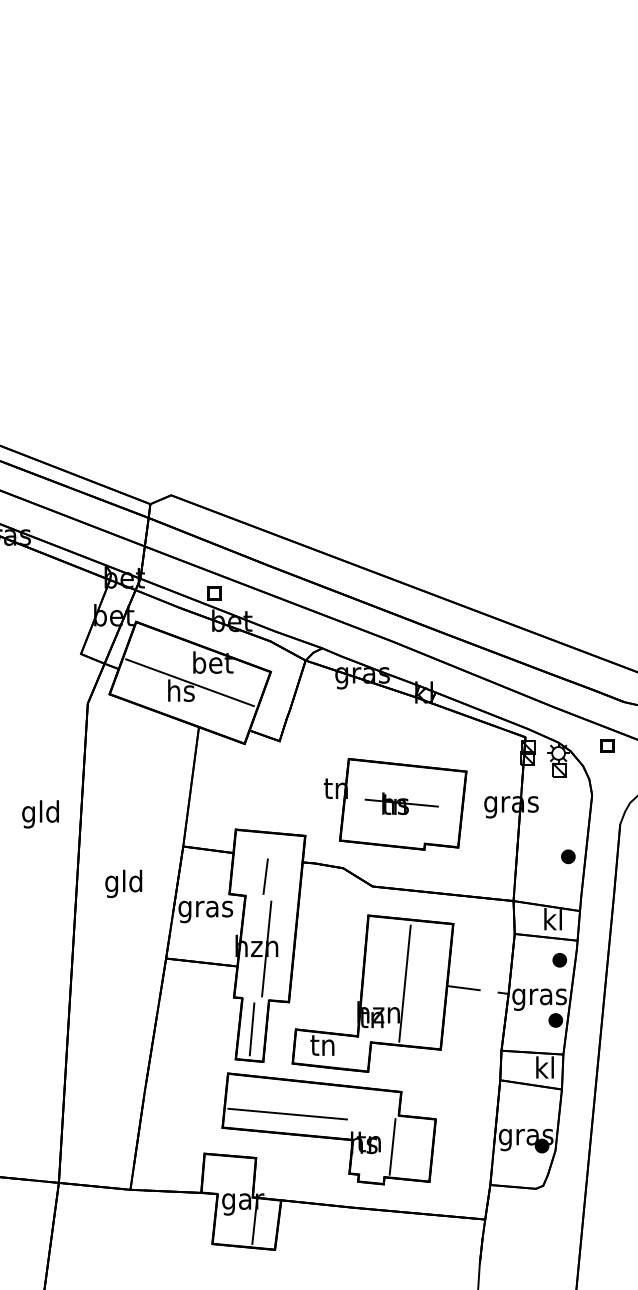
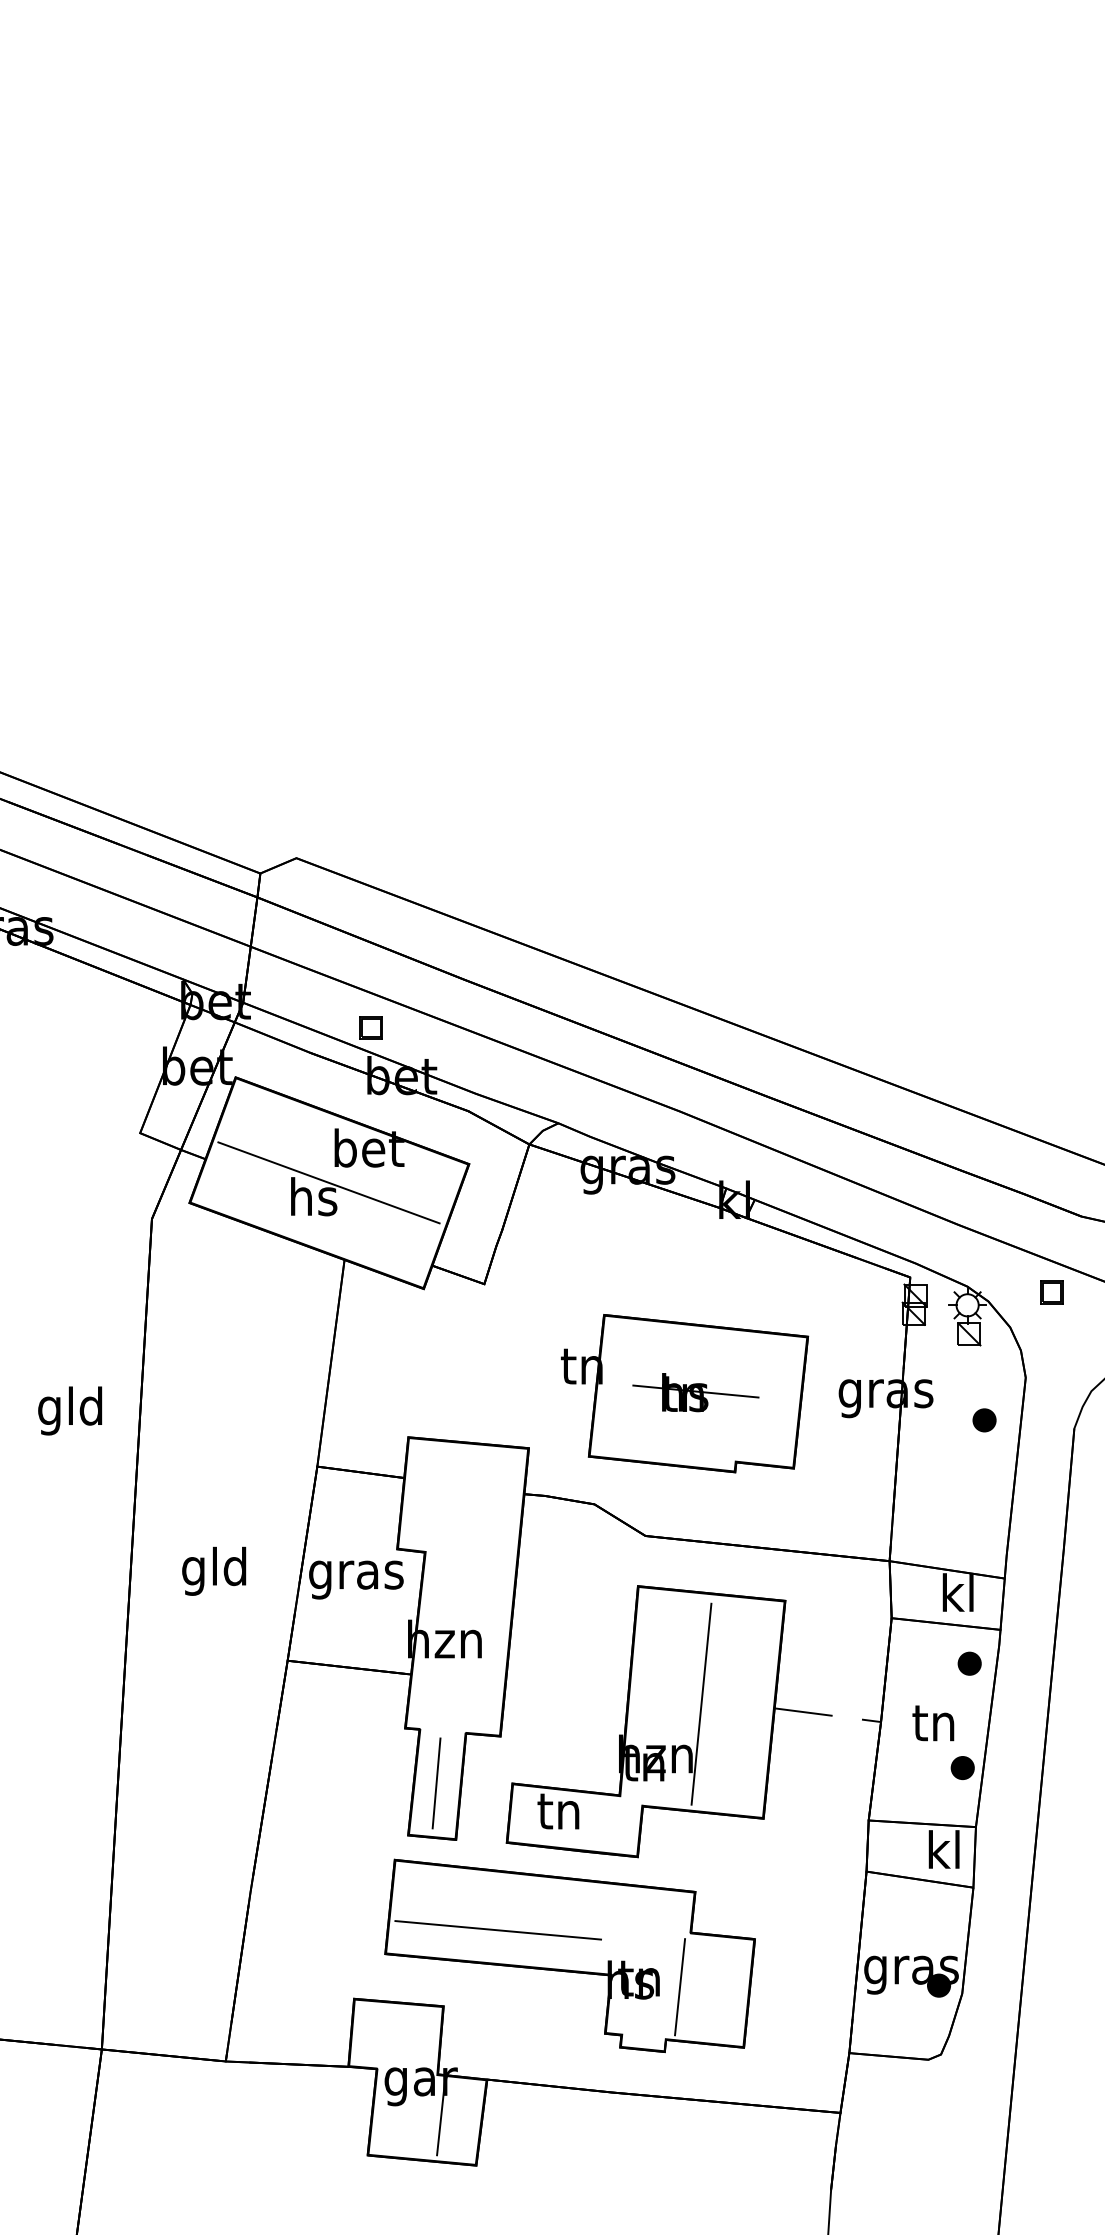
part: (568, 856) -> (984, 1419), moved
line: (265, 876) -> (459, 1518), removed
text: (123, 883) -> (213, 1570), moved
line: (266, 948) -> (461, 1643), removed
text: (539, 997) -> (934, 1728), gras -> tn

